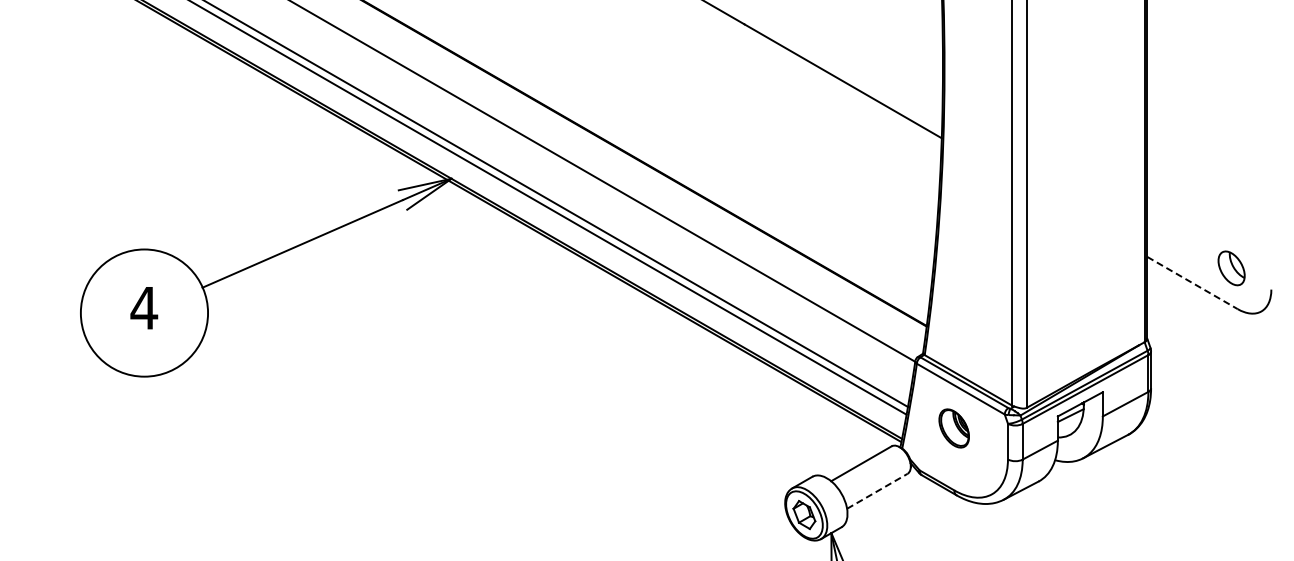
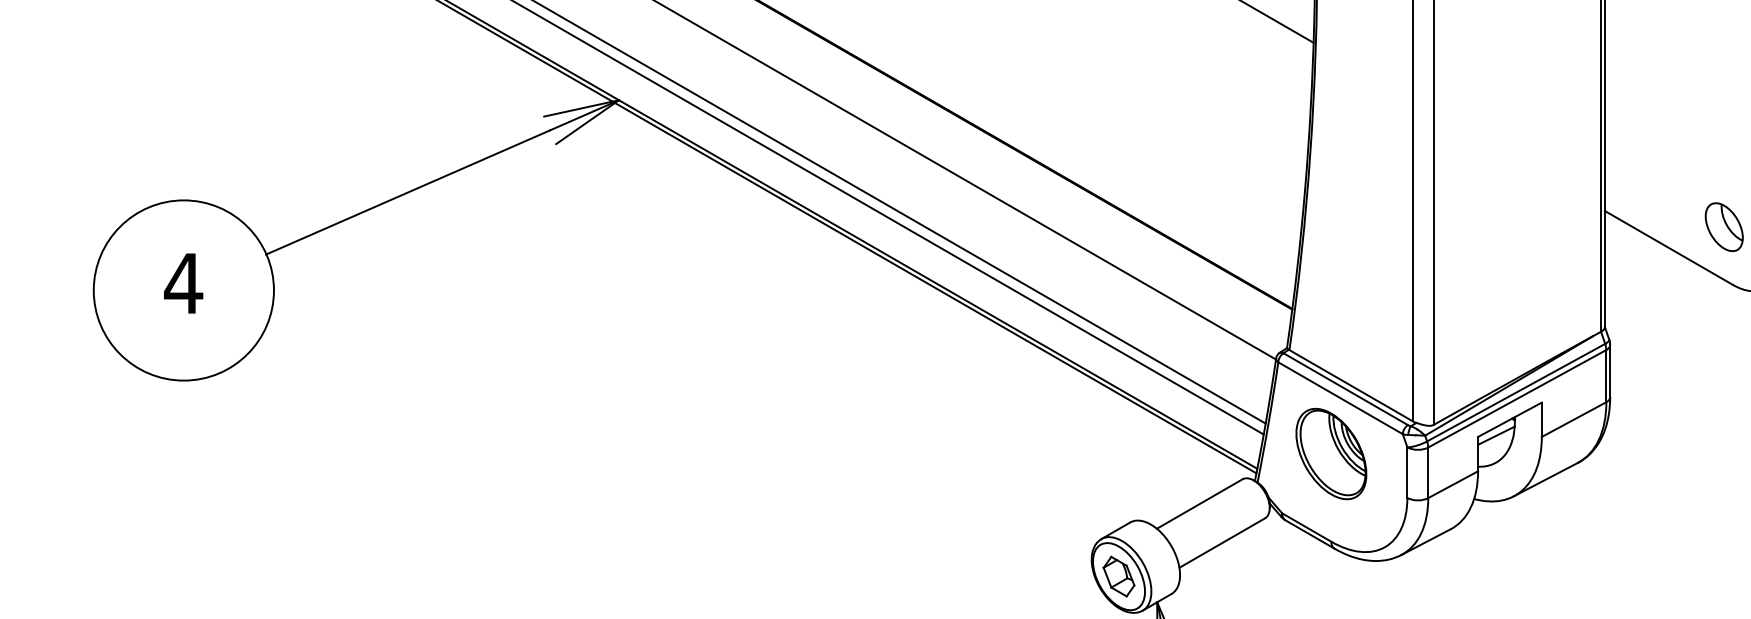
line: (1192, 283) -> (1668, 248), dashed -> solid
part: (953, 428) -> (1330, 454), size x1.67
line: (877, 491) -> (1222, 543), dashed -> solid

